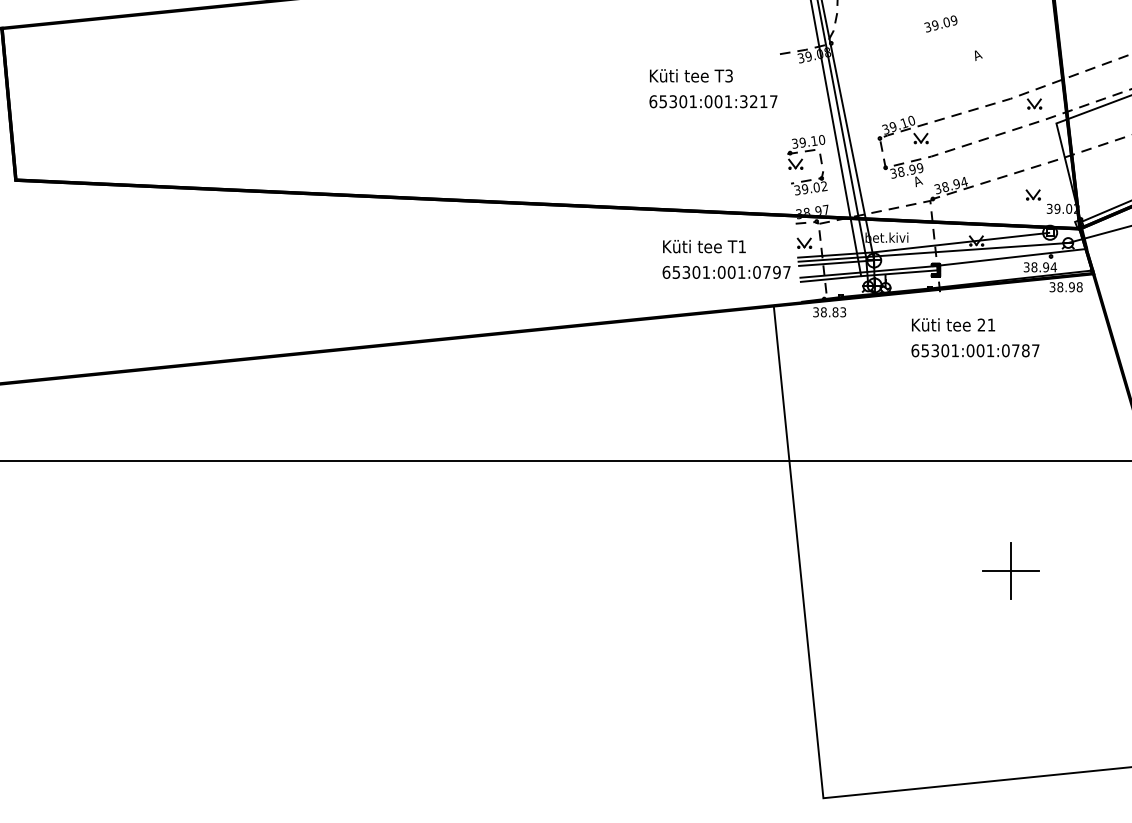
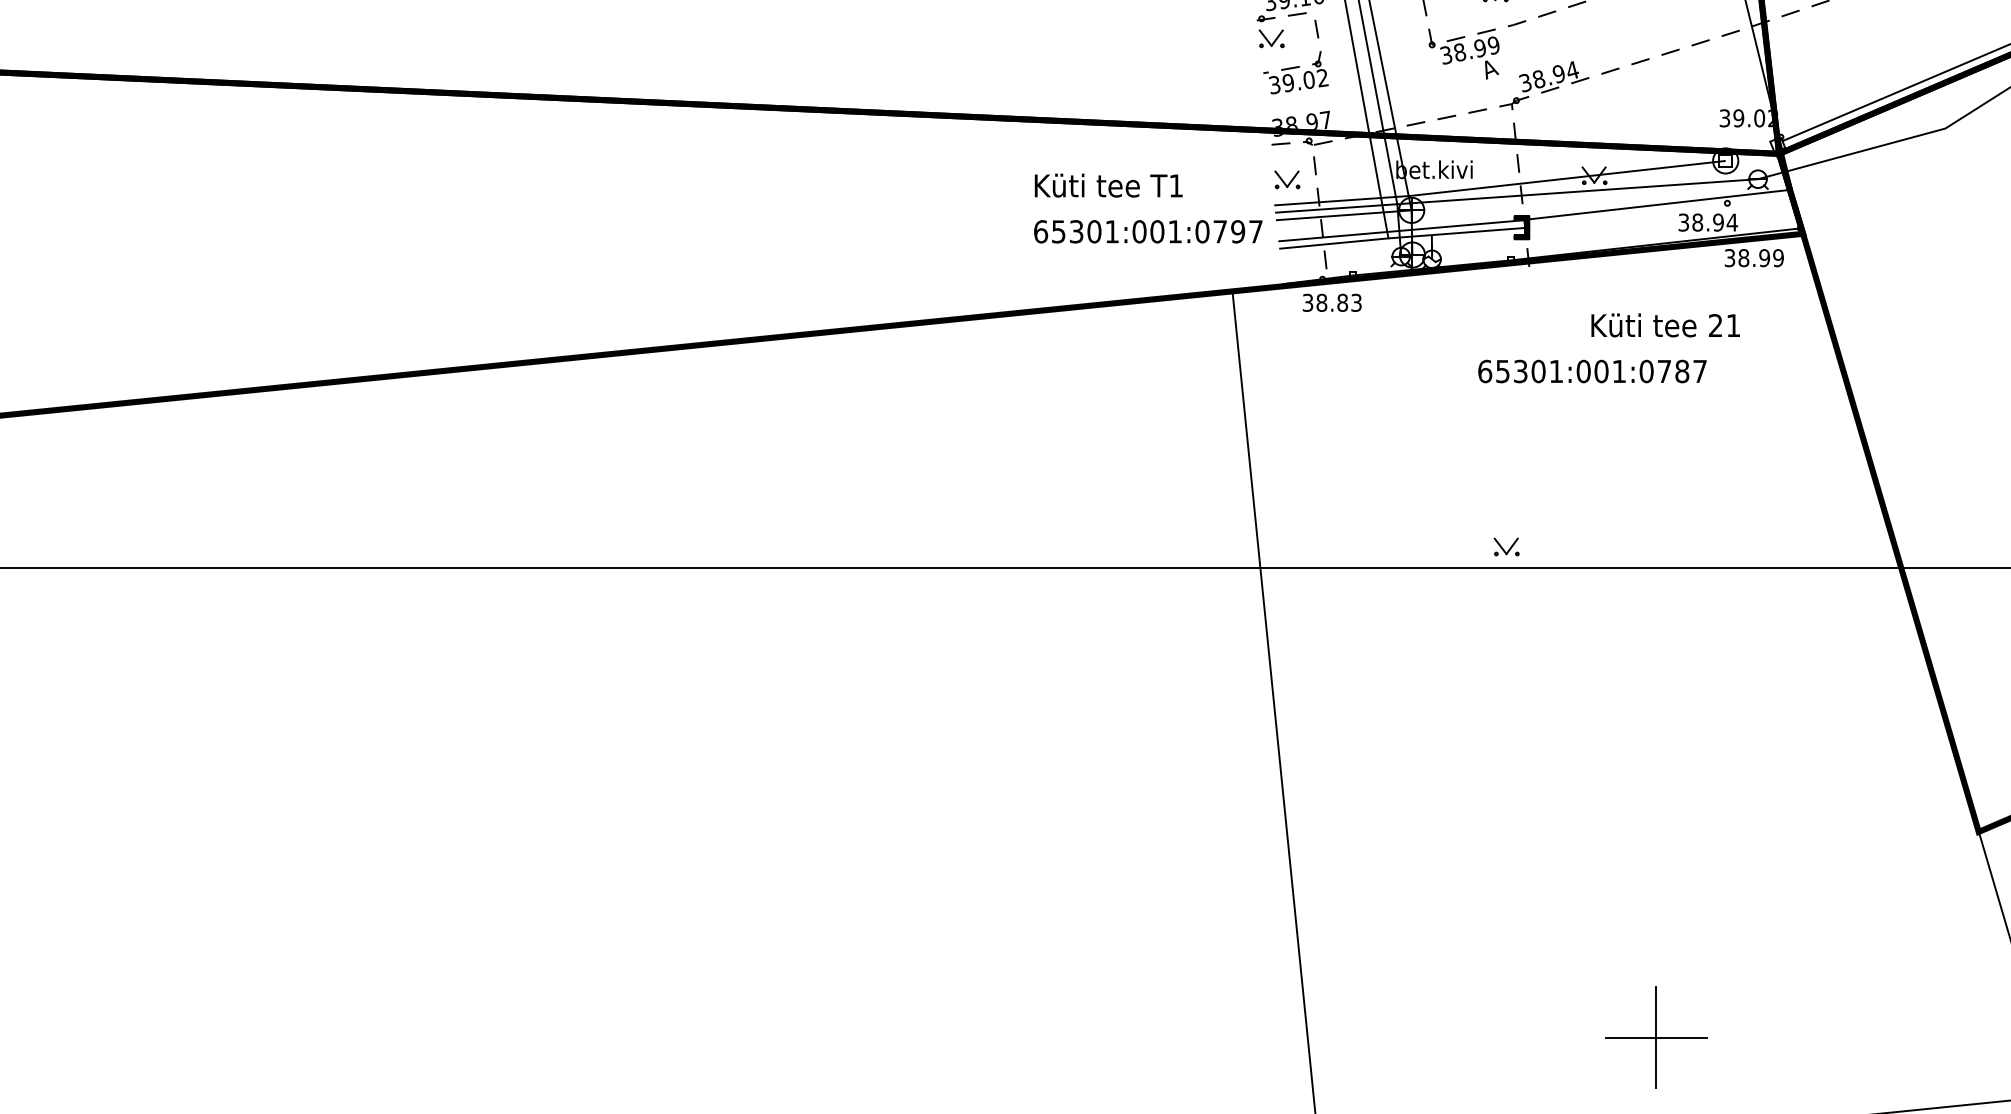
part: (1032, 194) -> (1505, 545), moved
text: (1079, 287) -> (1778, 258), 38.98 -> 38.99
text: (953, 324) -> (1665, 324), moved
part: (1010, 570) -> (1654, 1036), moved

